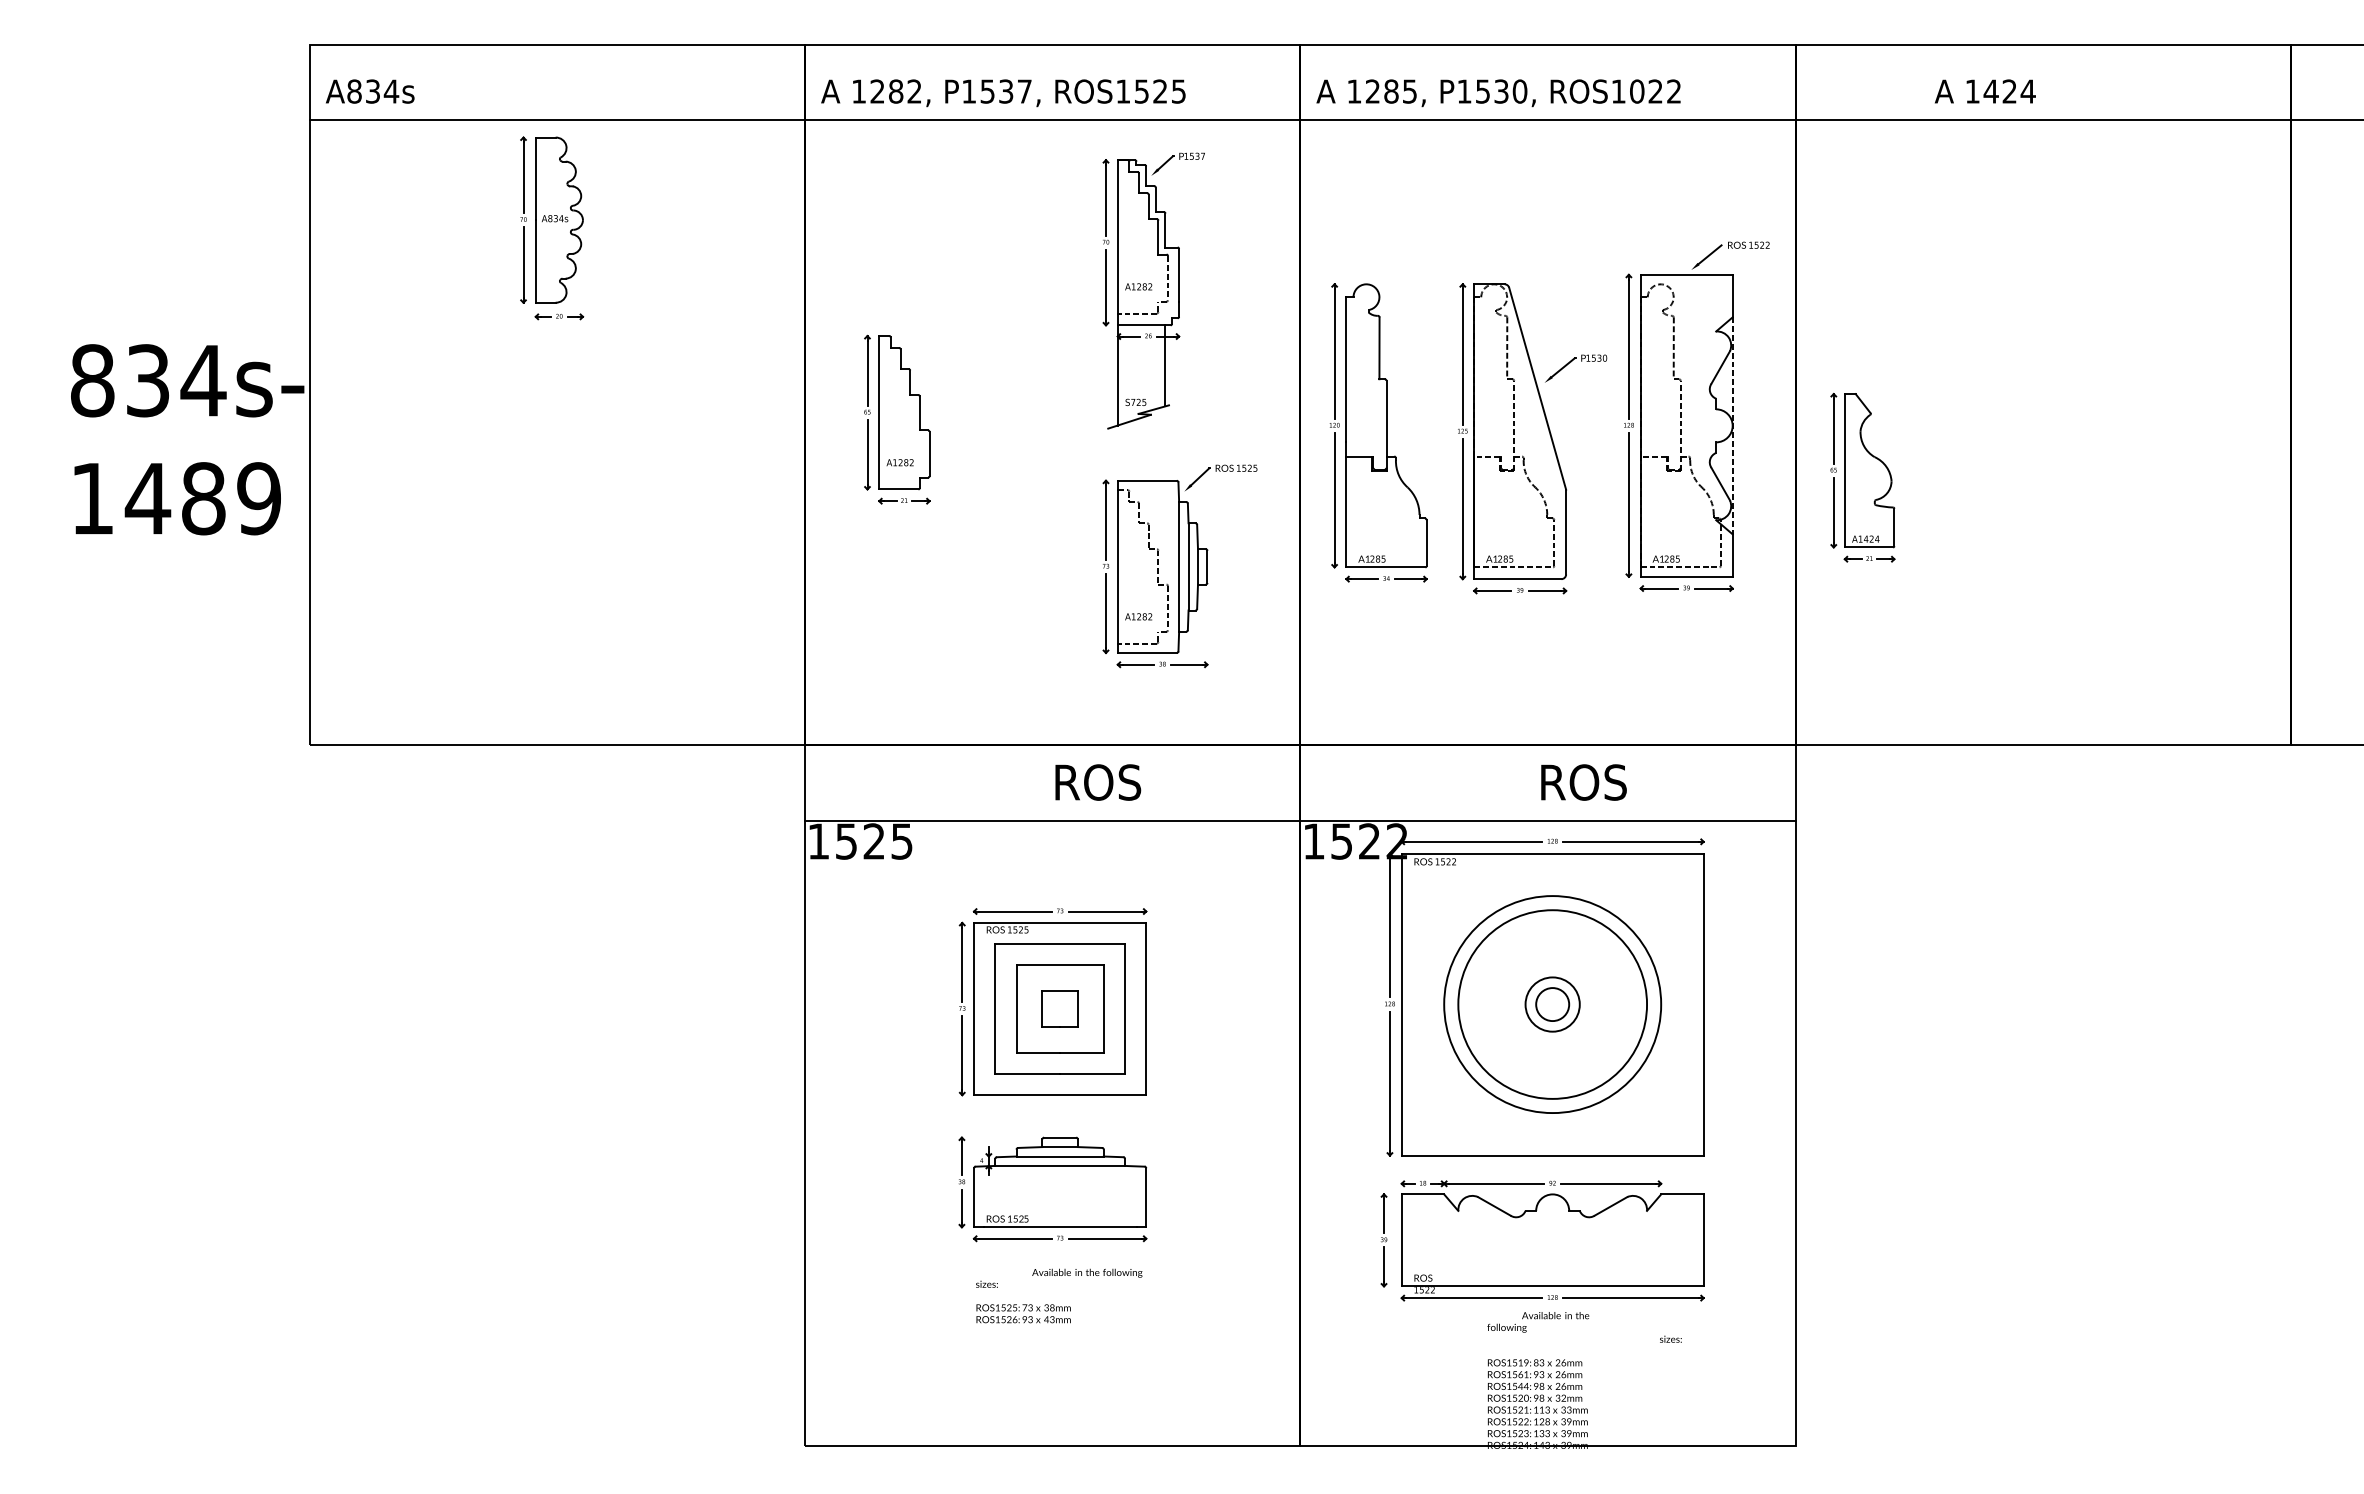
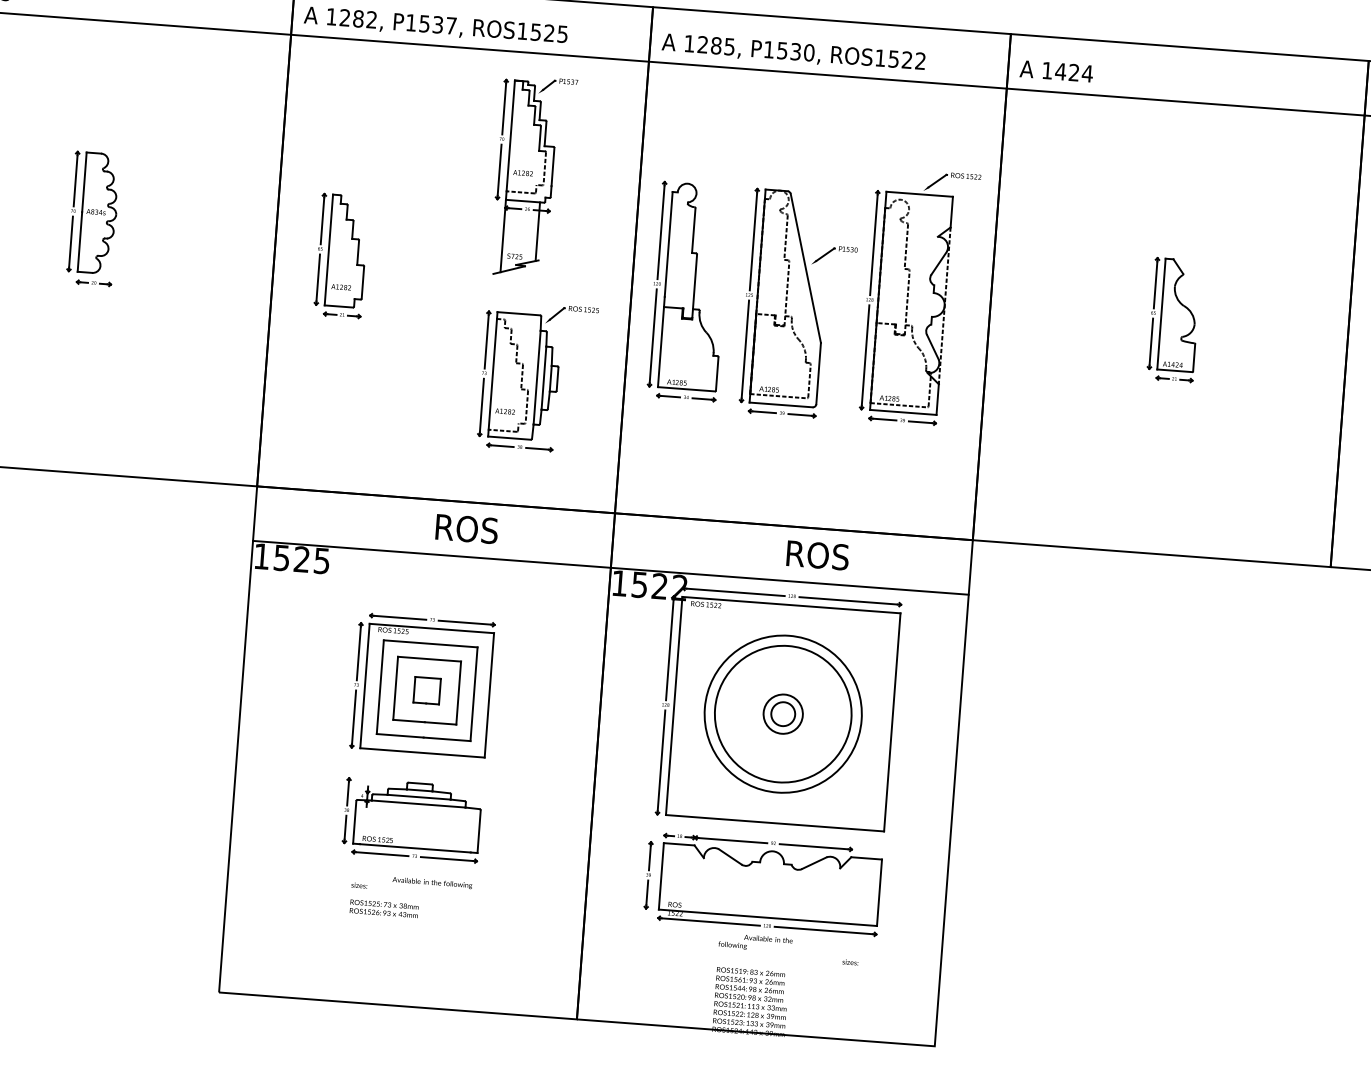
text: (1637, 91) -> (894, 59), ROS1022 -> ROS1522
text: (1985, 91) -> (1056, 71), moved
part: (552, 228) -> (93, 219), moved
part: (1862, 477) -> (1173, 319), moved

